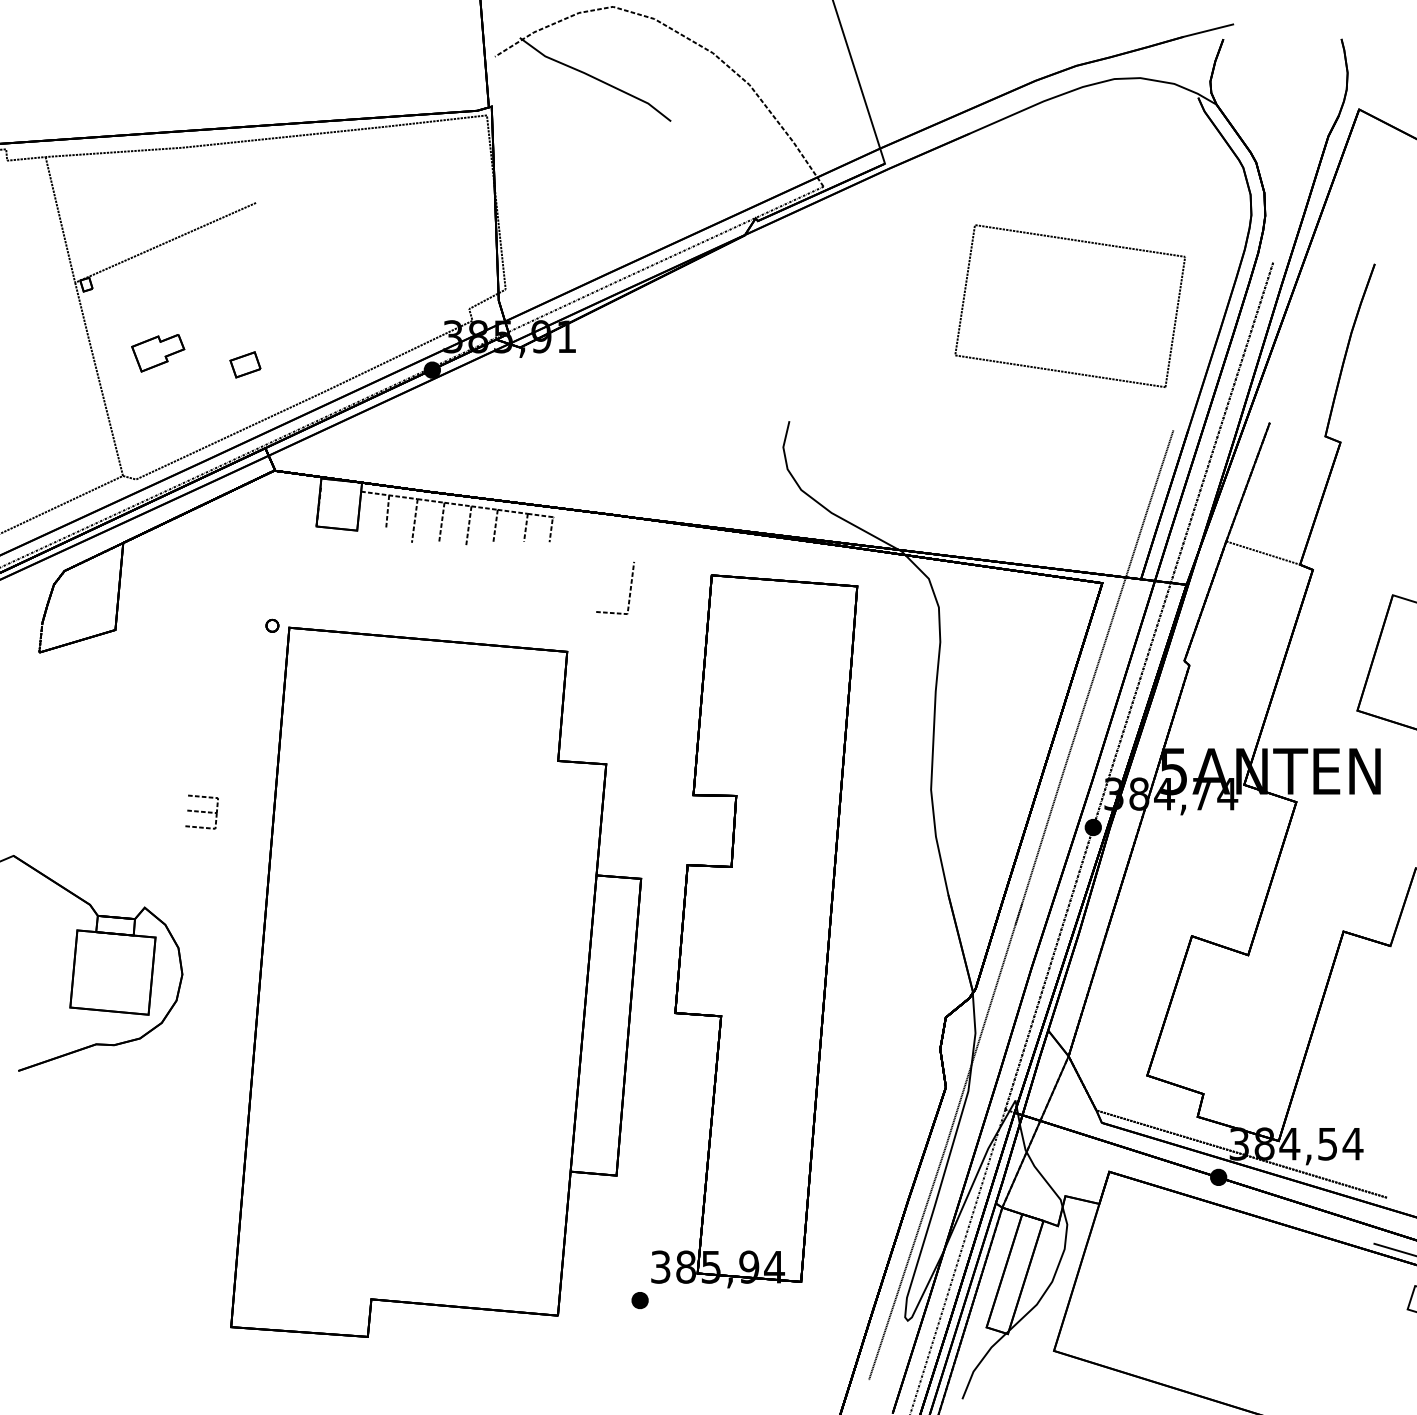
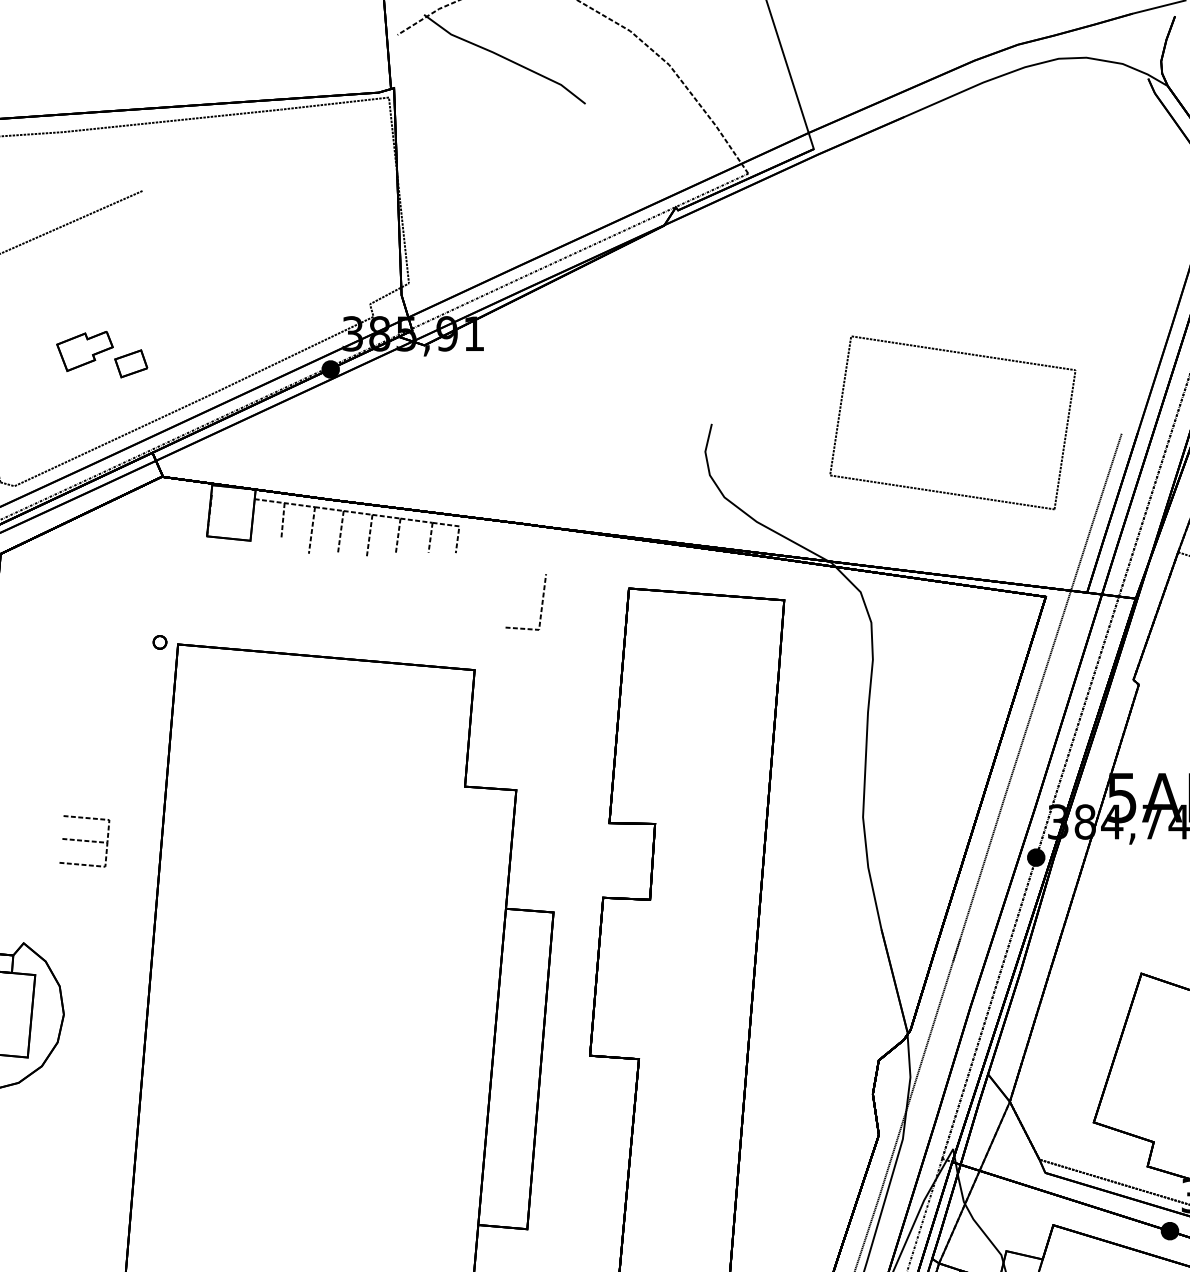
part: (1081, 242) -> (964, 354), moved
part: (158, 353) -> (85, 351), moved
part: (201, 811) -> (84, 840), size x1.43

